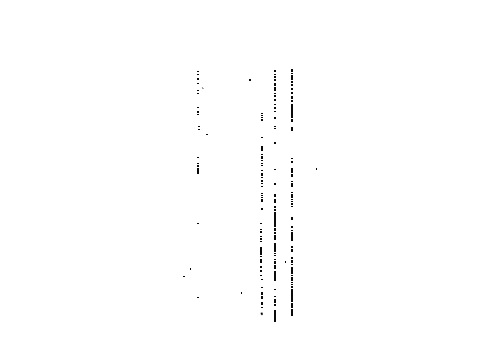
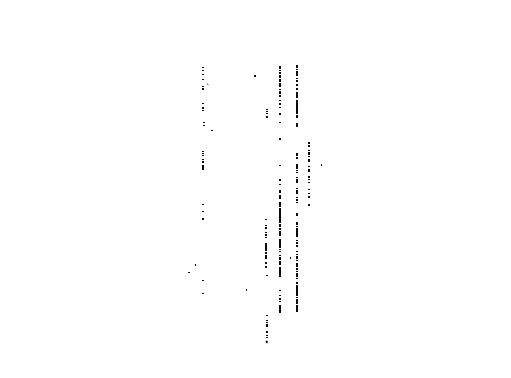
part: (261, 177) -> (308, 173), moved
part: (261, 301) -> (266, 329), moved
part: (274, 305) -> (279, 301), size x0.7

